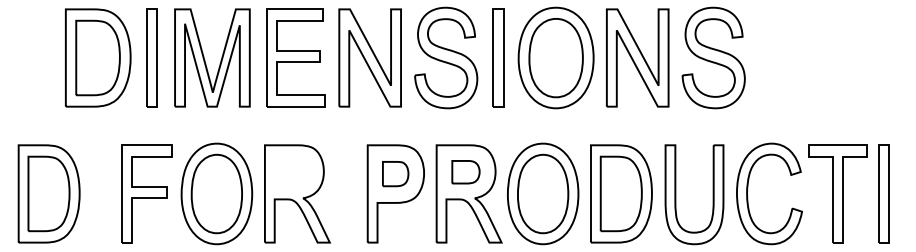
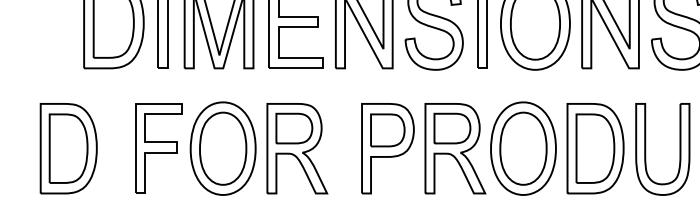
part: (293, 172) -> (293, 128), added
part: (465, 172) -> (452, 128), size x1.43
part: (395, 173) -> (387, 129), size x1.43

